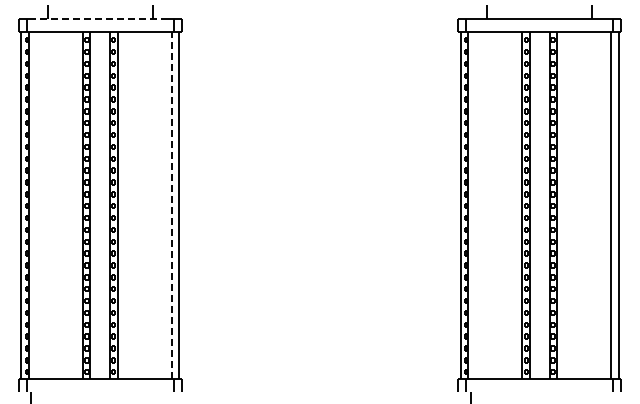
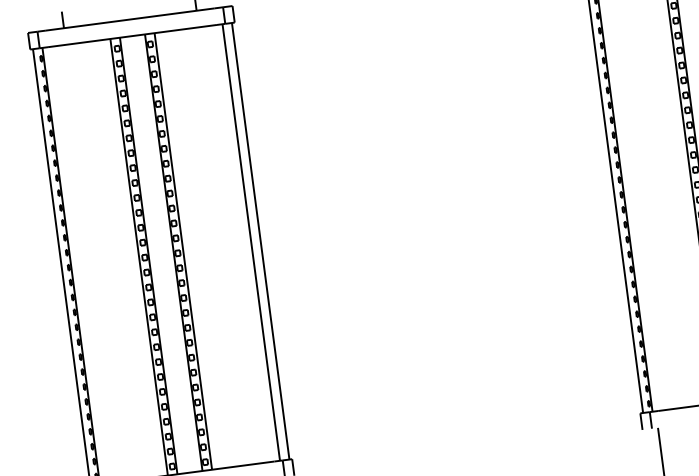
line: (99, 18) -> (129, 19), dashed -> solid
line: (171, 204) -> (250, 241), dashed -> solid

